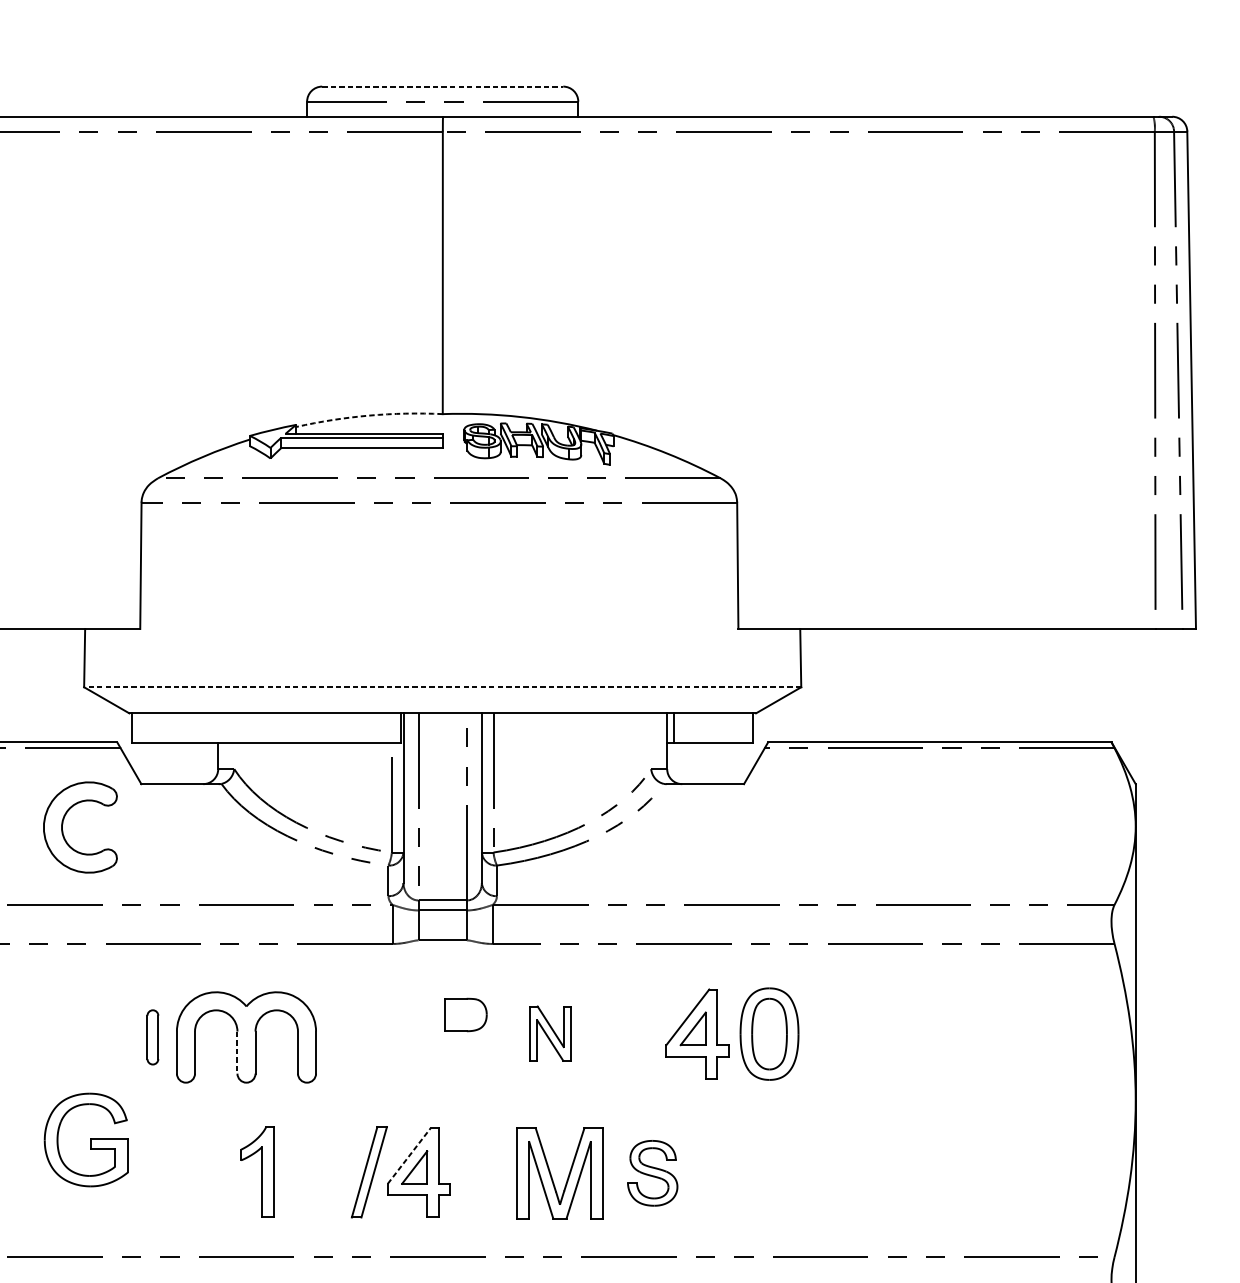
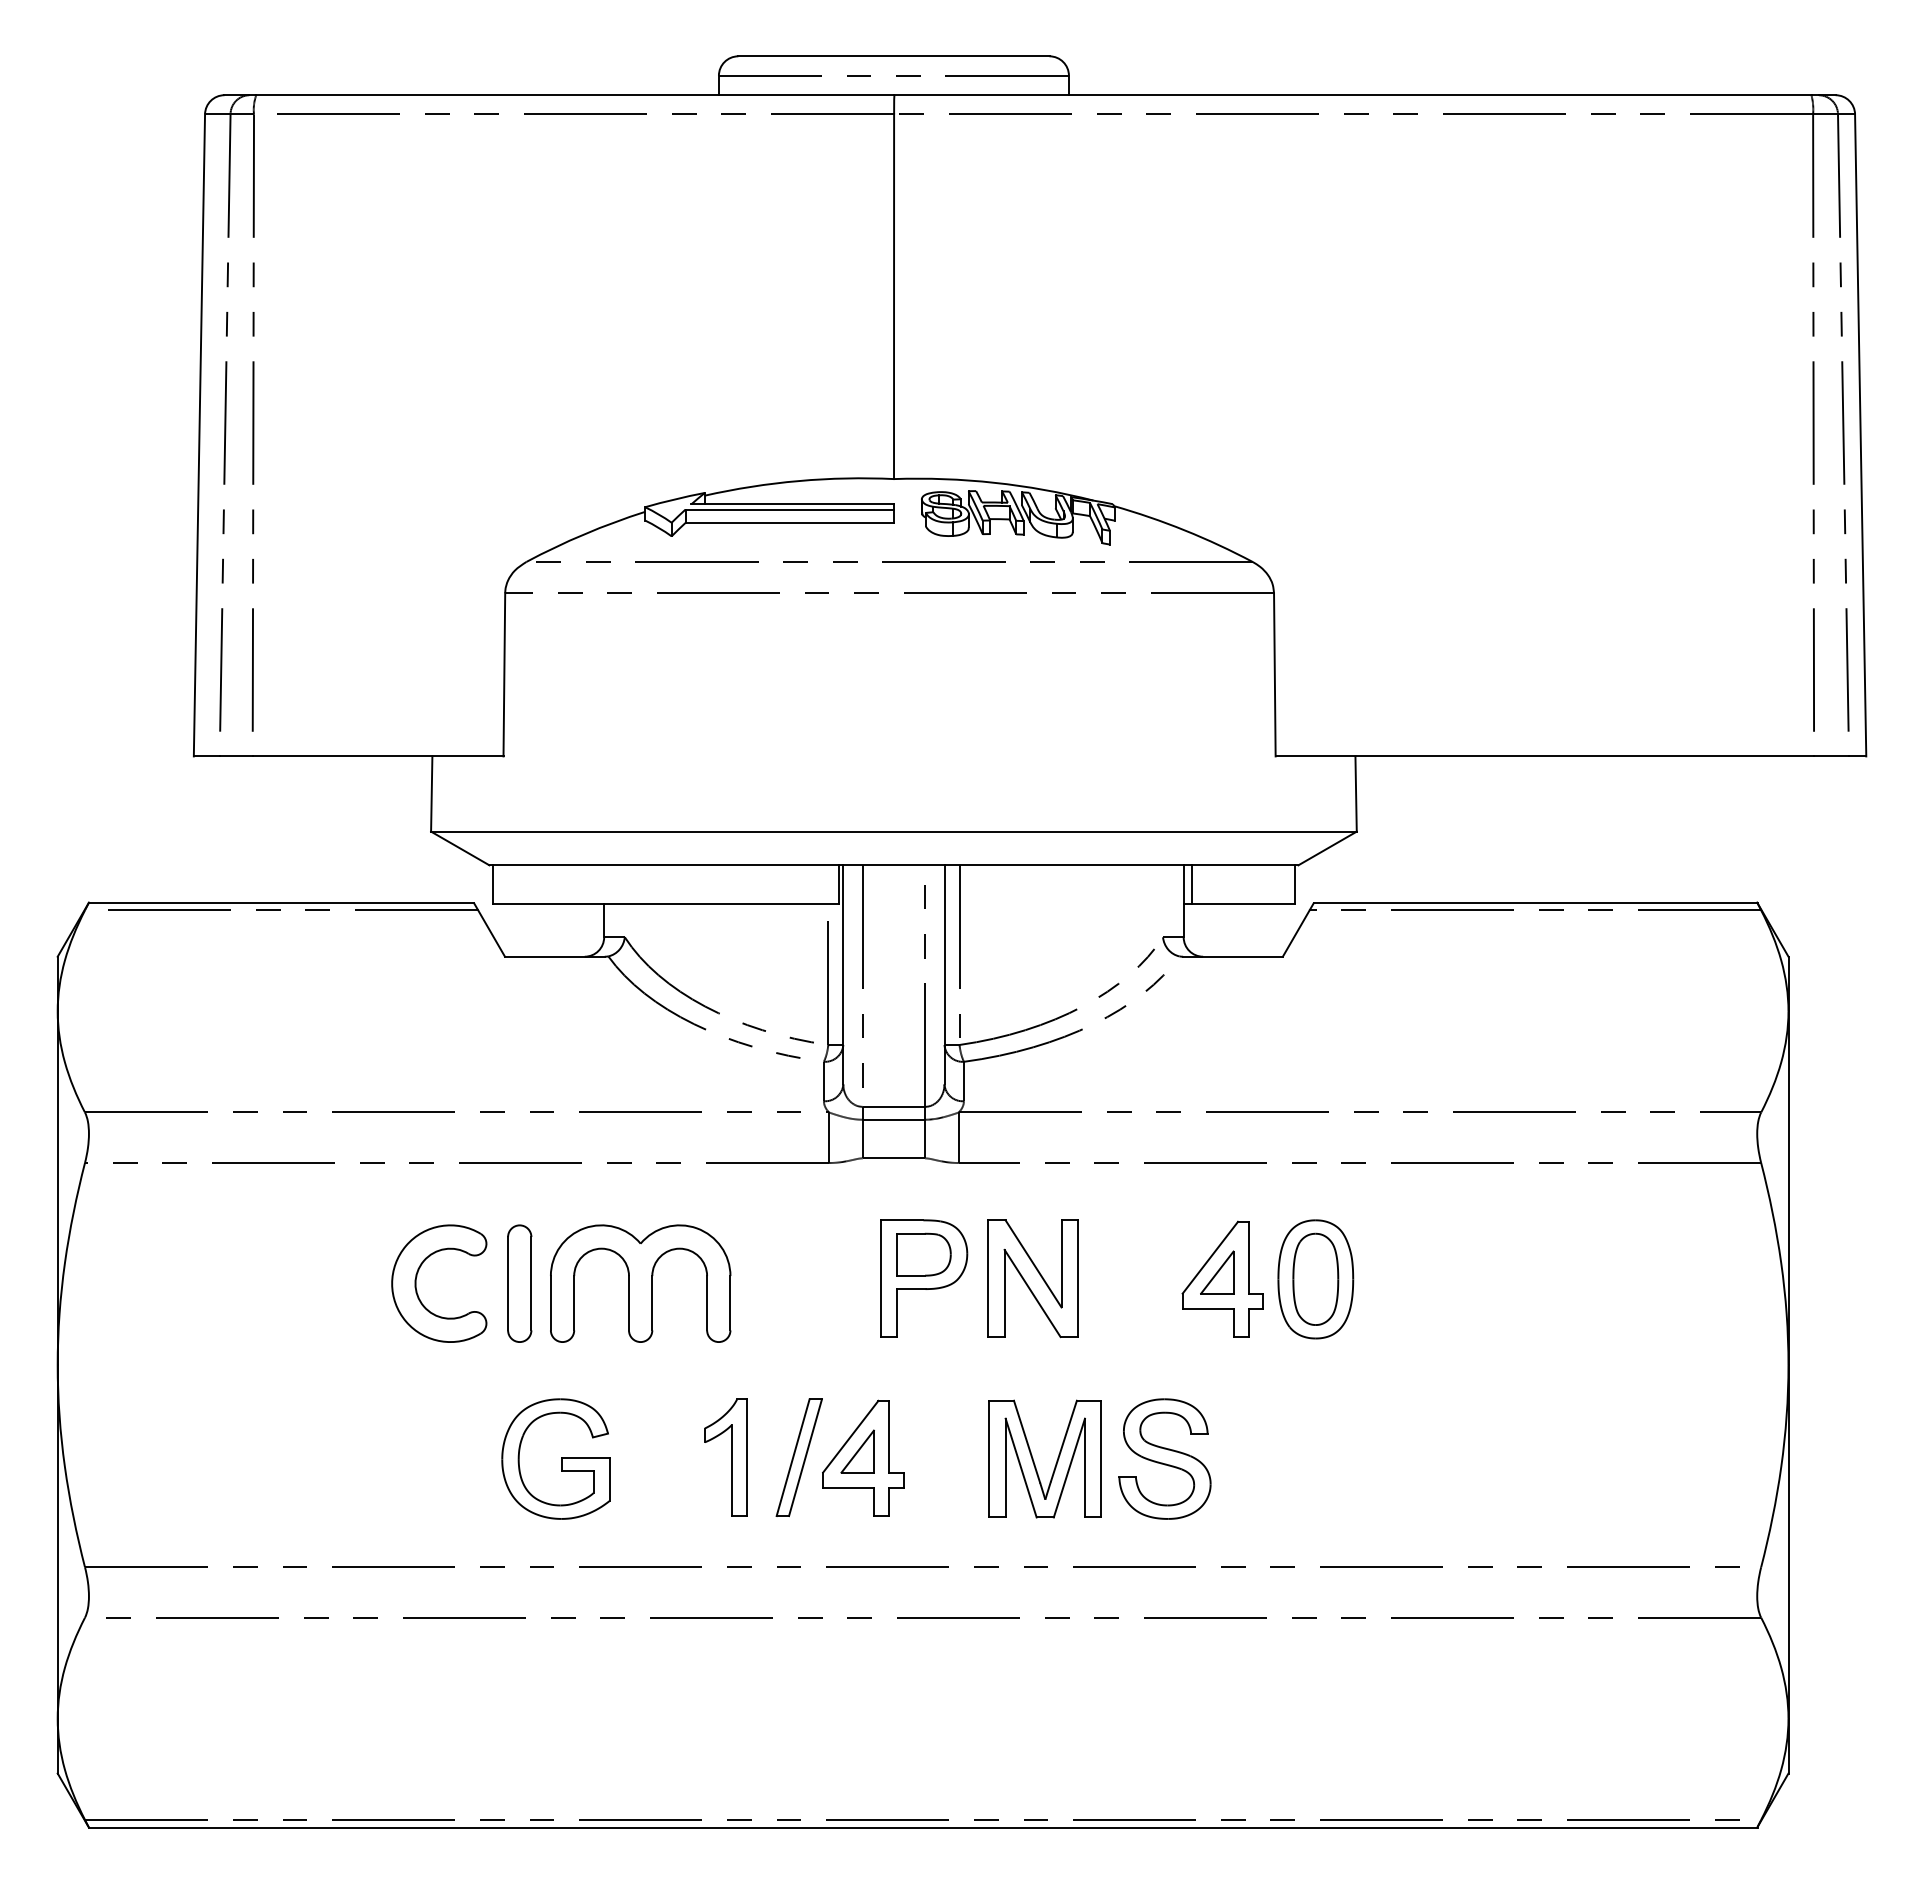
line: (442, 86) -> (893, 56), dashed -> solid
arc: (368, 416) -> (798, 481), dashed -> solid
line: (442, 687) -> (893, 831), dashed -> solid
part: (62, 827) -> (416, 1283), moved
part: (466, 1033) -> (924, 1278), added
part: (550, 1033) -> (1032, 1278), size x1.67
part: (152, 1037) -> (519, 1283), size x1.67
line: (237, 1052) -> (628, 1303), dashed -> solid
part: (86, 1139) -> (555, 1458), moved
line: (409, 1155) -> (851, 1436), dashed -> solid
part: (257, 1172) -> (725, 1457), moved
part: (652, 1172) -> (1164, 1458), size x1.43

